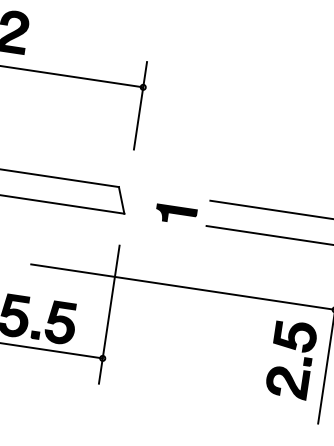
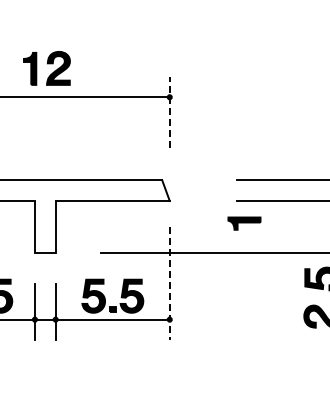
line: (140, 105) -> (169, 112), solid -> dashed
part: (176, 214) -> (244, 223), moved
line: (109, 314) -> (169, 283), solid -> dashed

